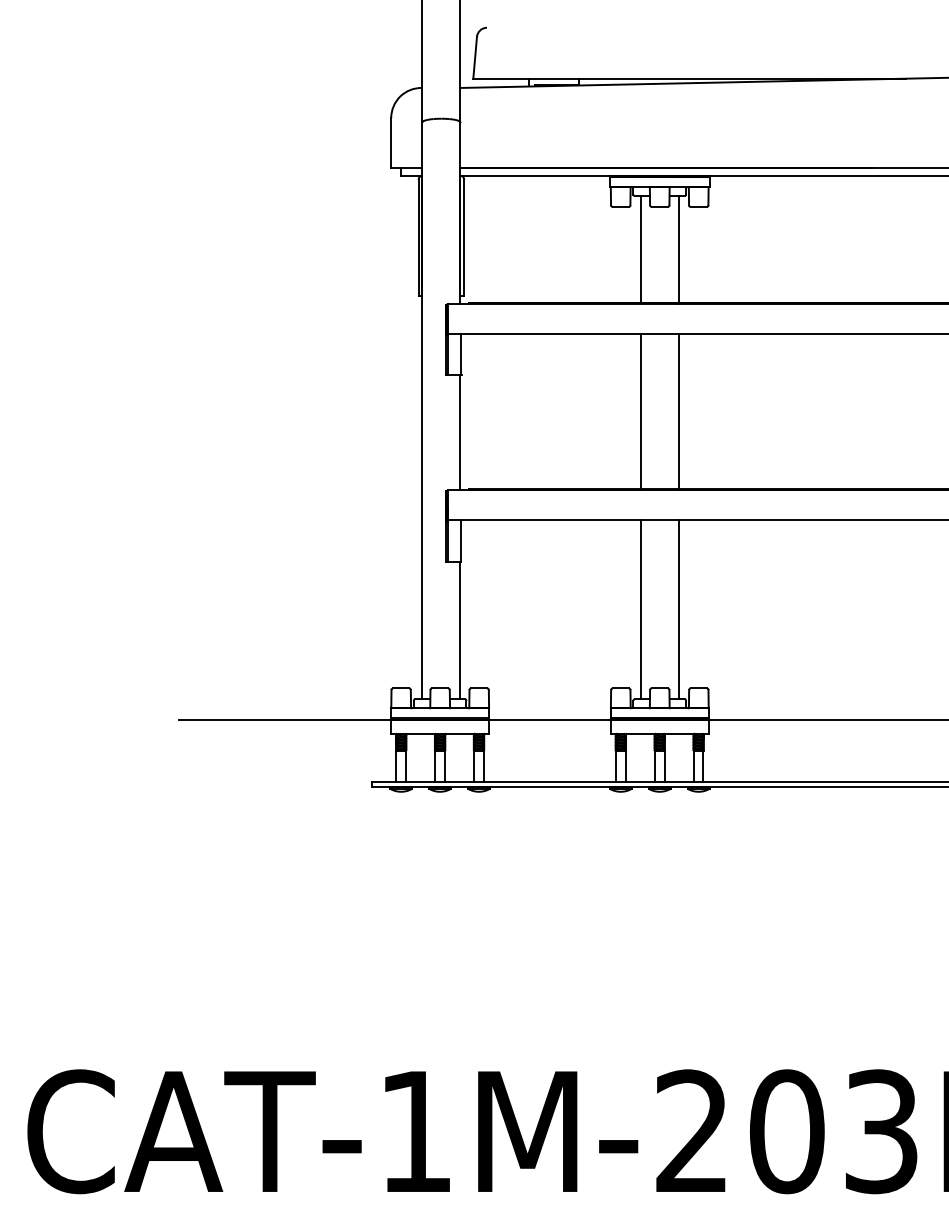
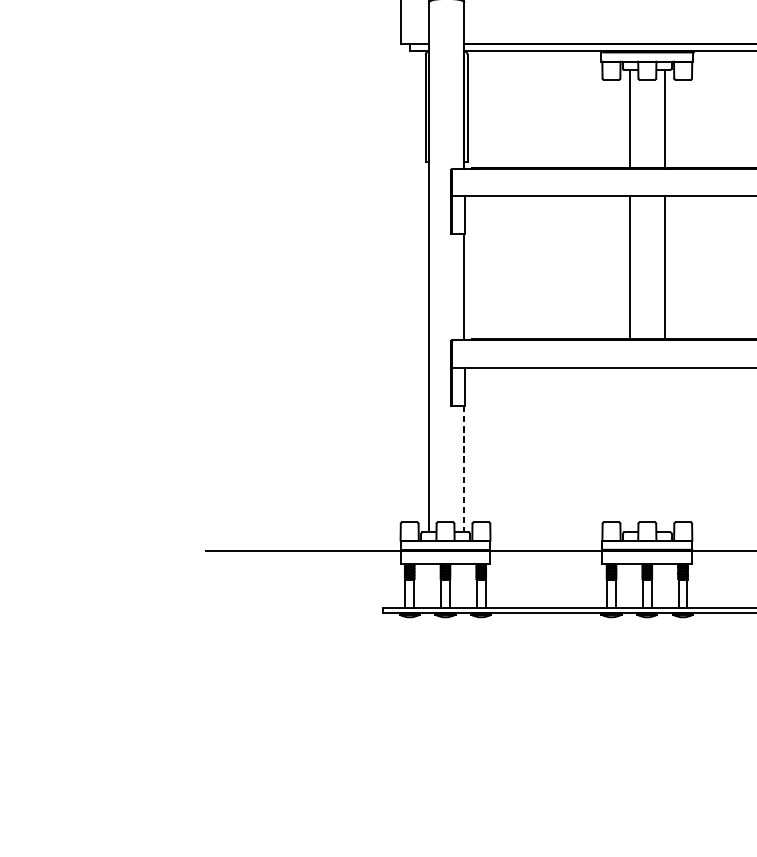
line: (640, 609) -> (629, 449), removed
line: (678, 609) -> (664, 449), removed
line: (460, 630) -> (464, 469), solid -> dashed

